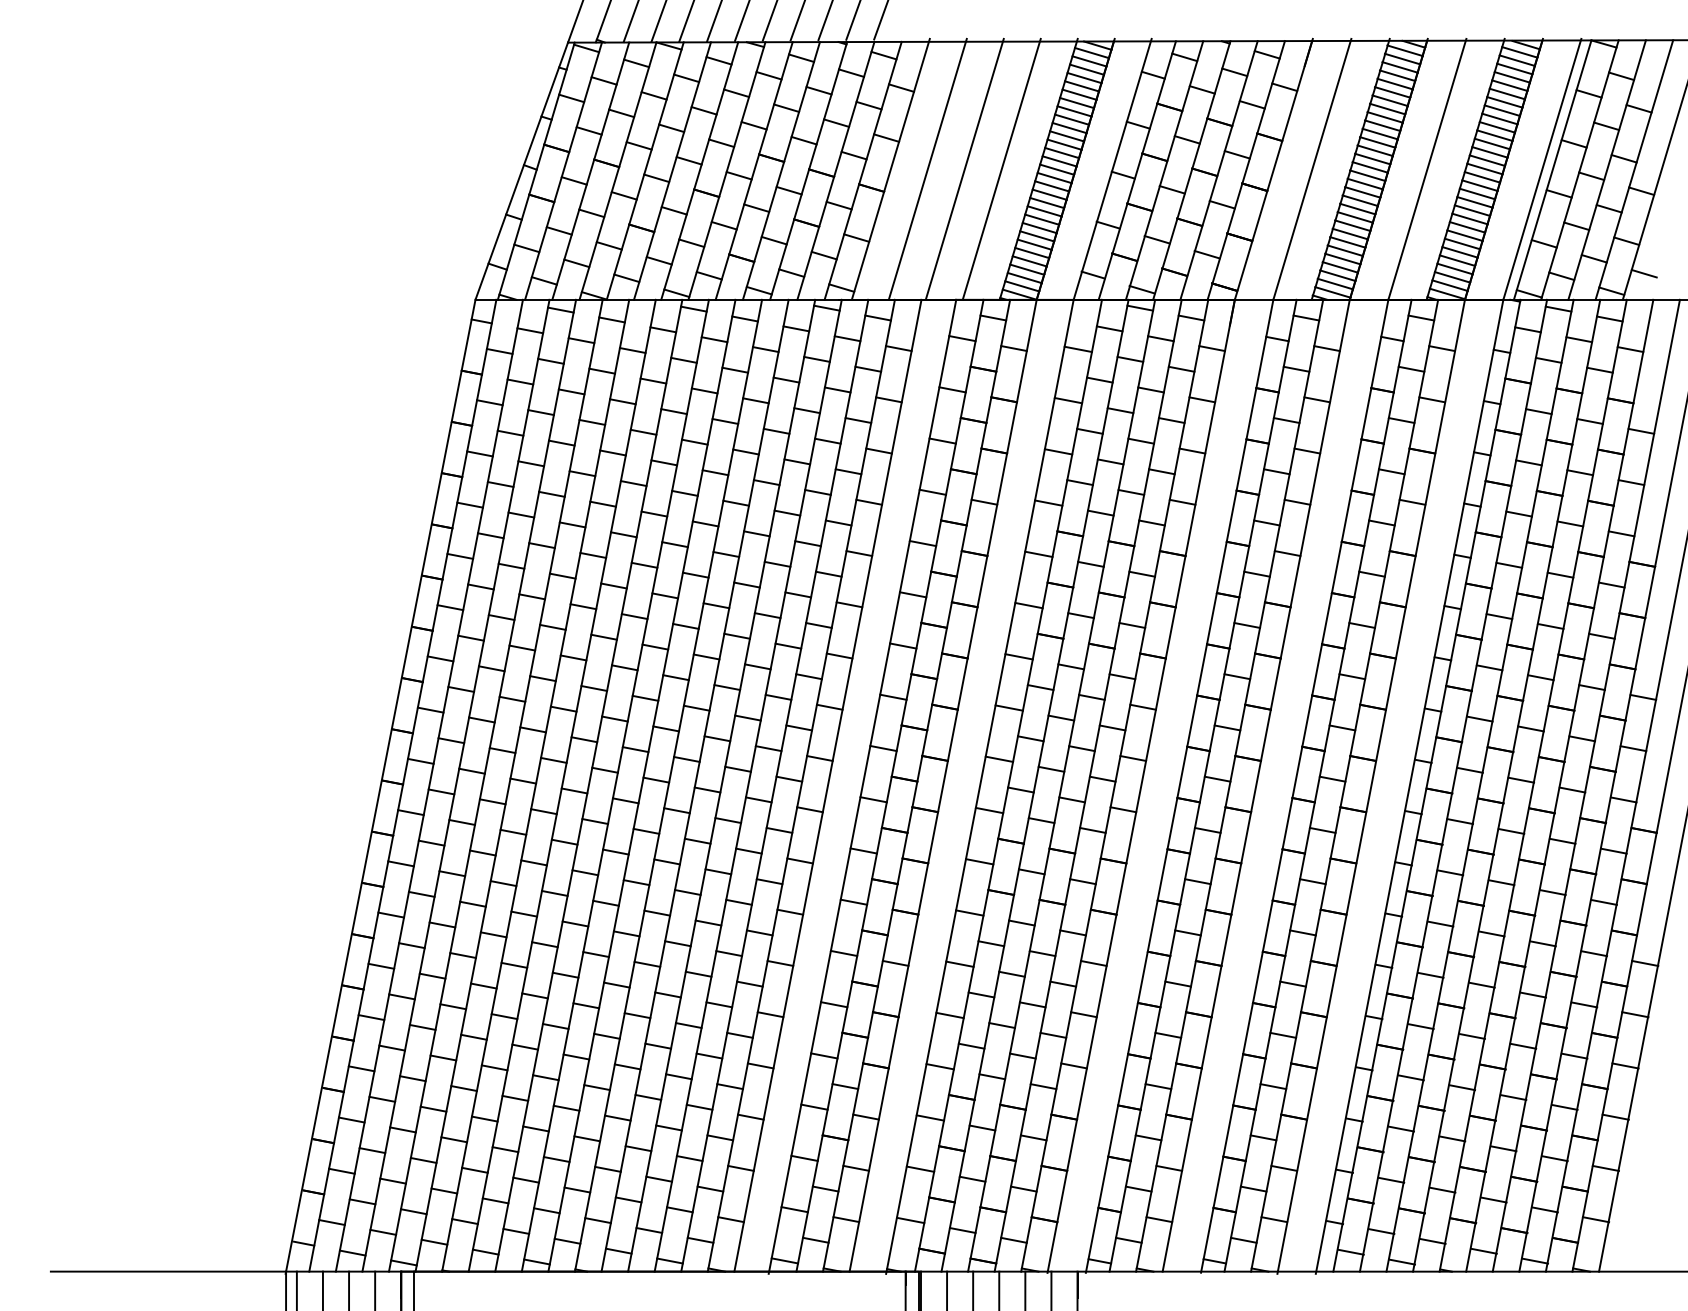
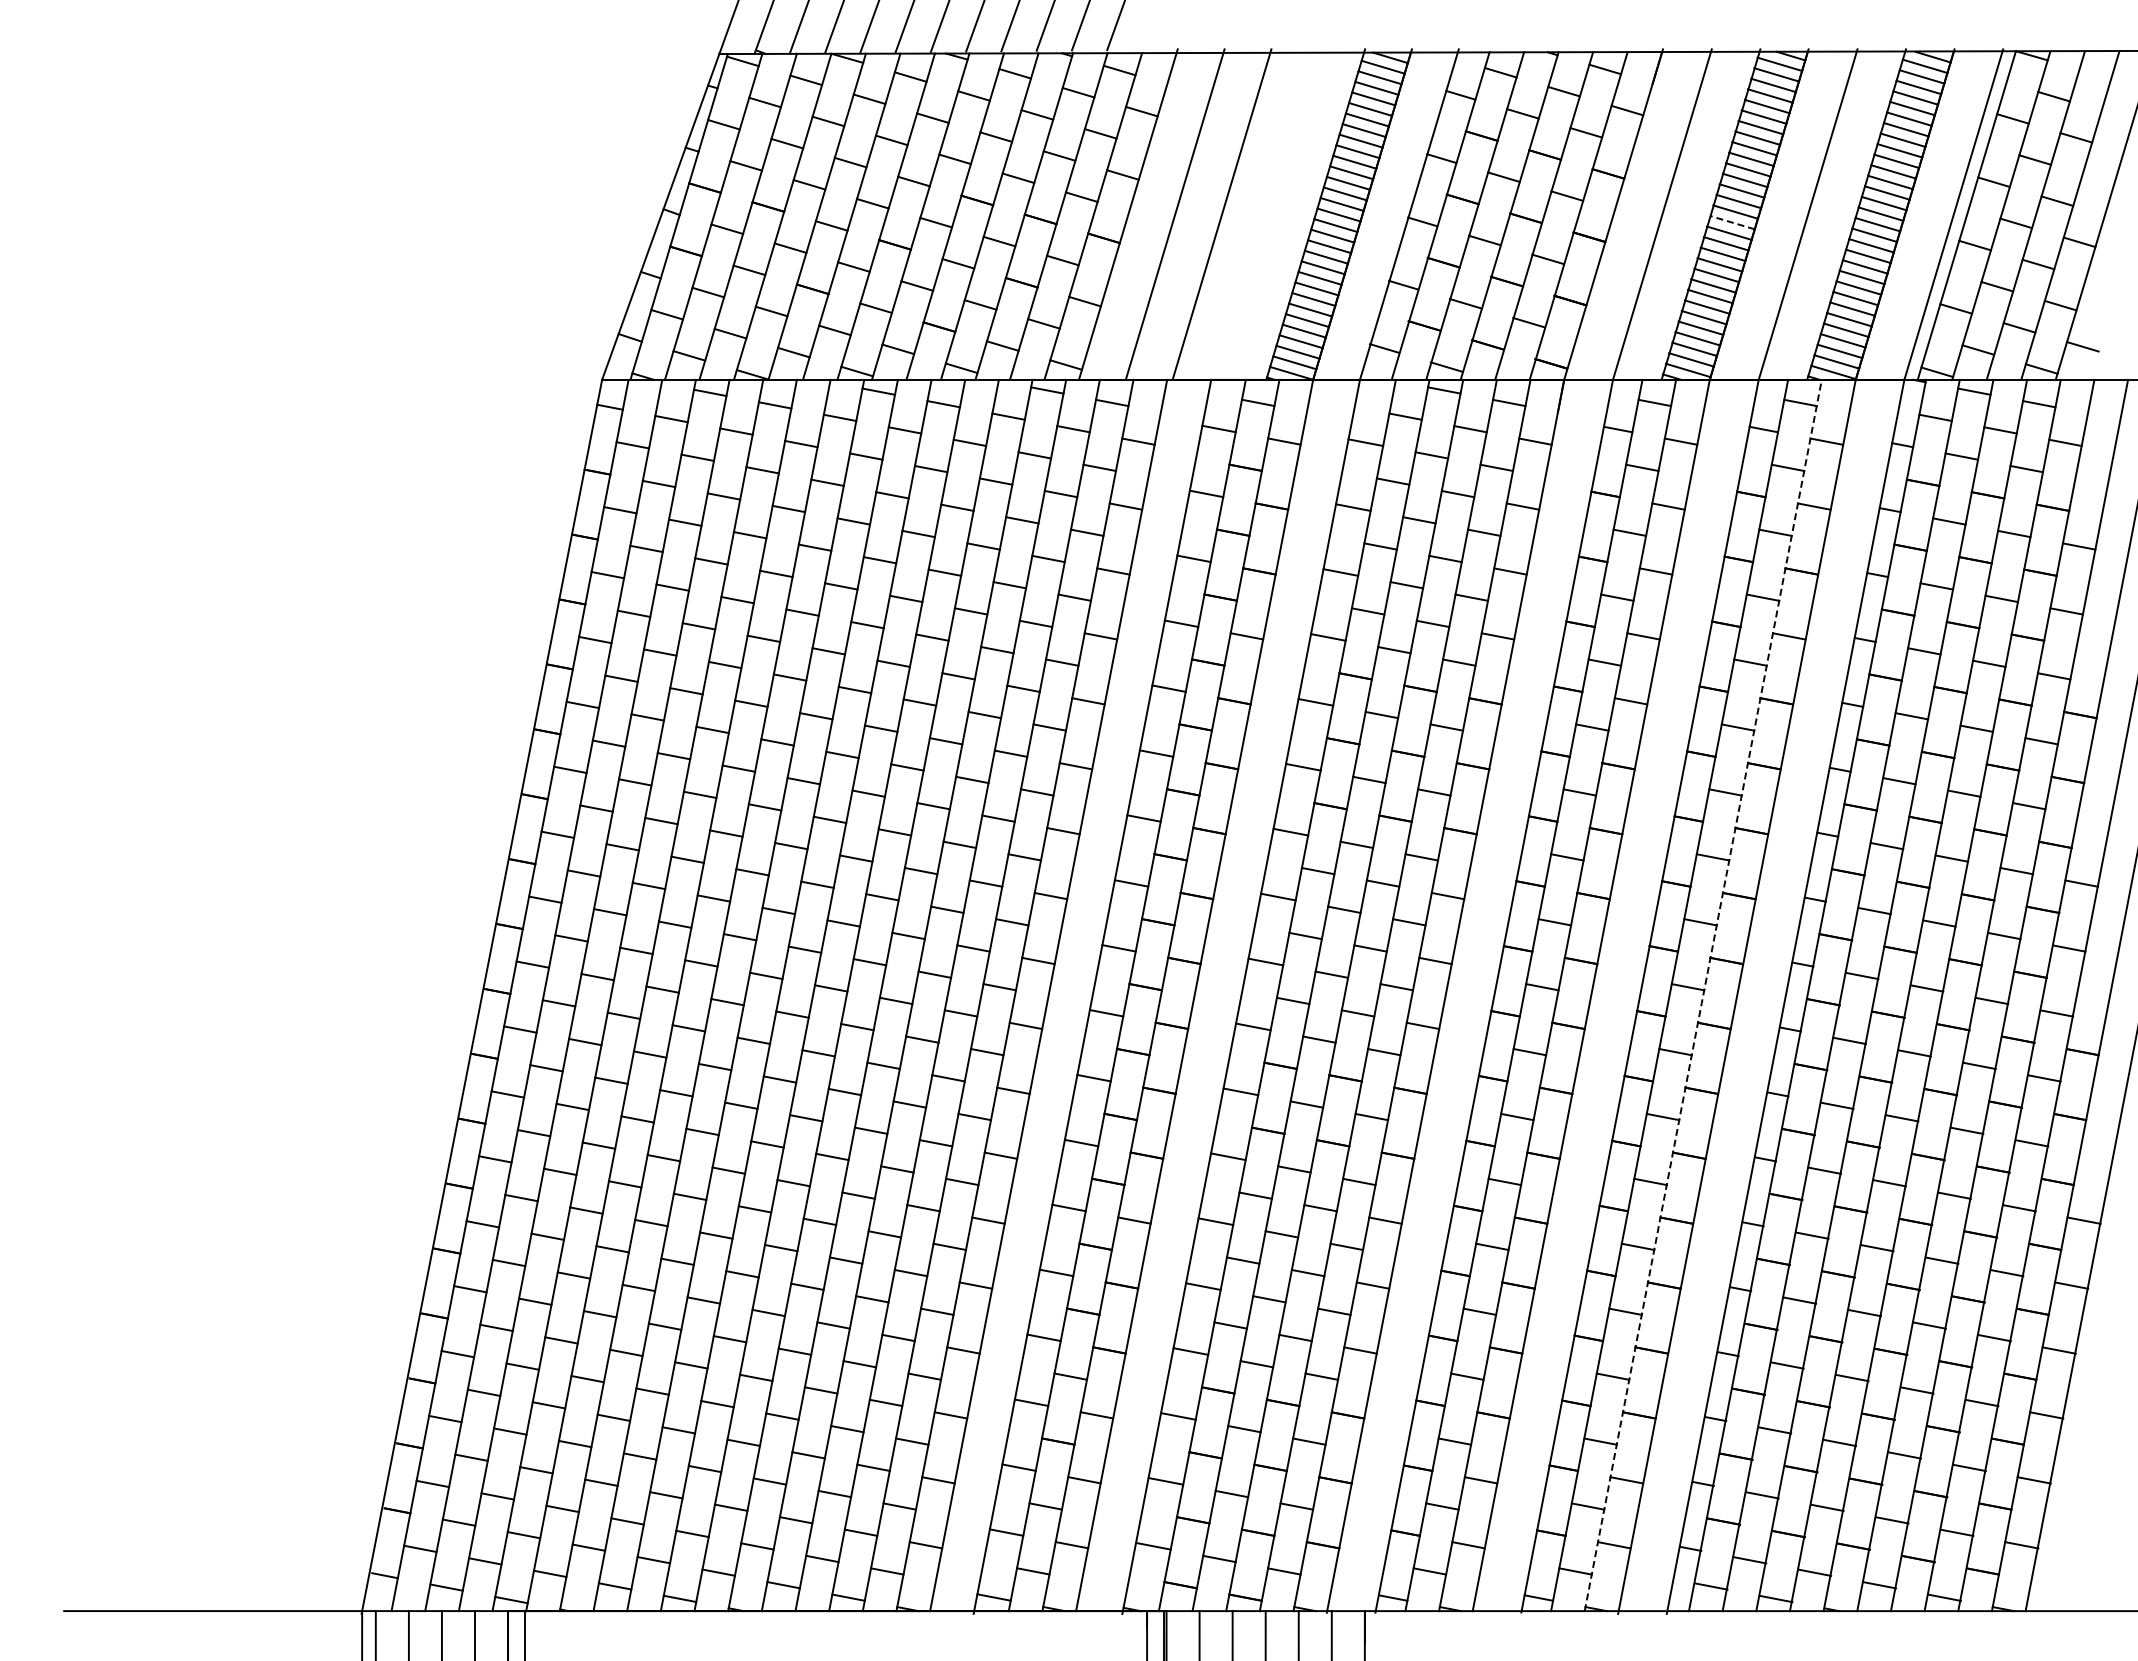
line: (1001, 169) -> (1268, 214), removed
line: (1367, 175) -> (1732, 222), solid -> dashed
line: (1344, 785) -> (1703, 995), solid -> dashed

